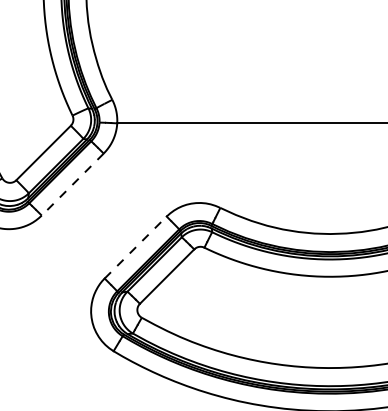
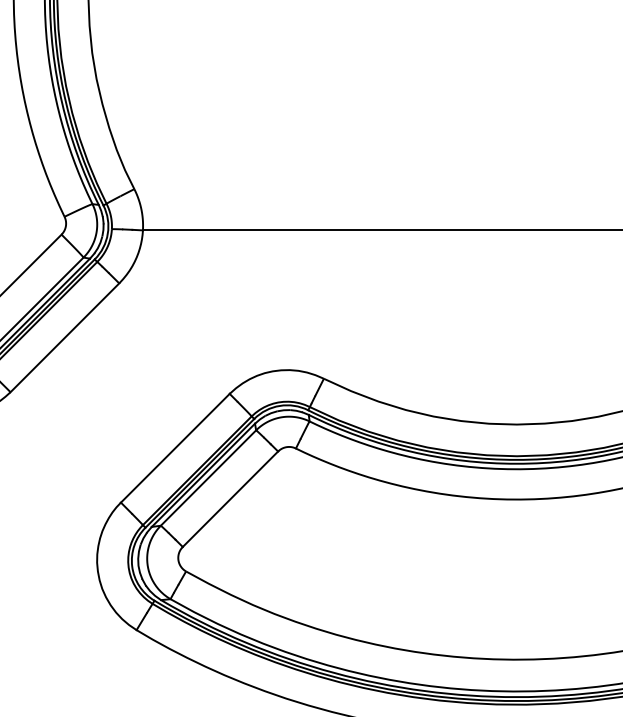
line: (72, 184) -> (64, 337), dashed -> solid
line: (135, 247) -> (174, 448), dashed -> solid

